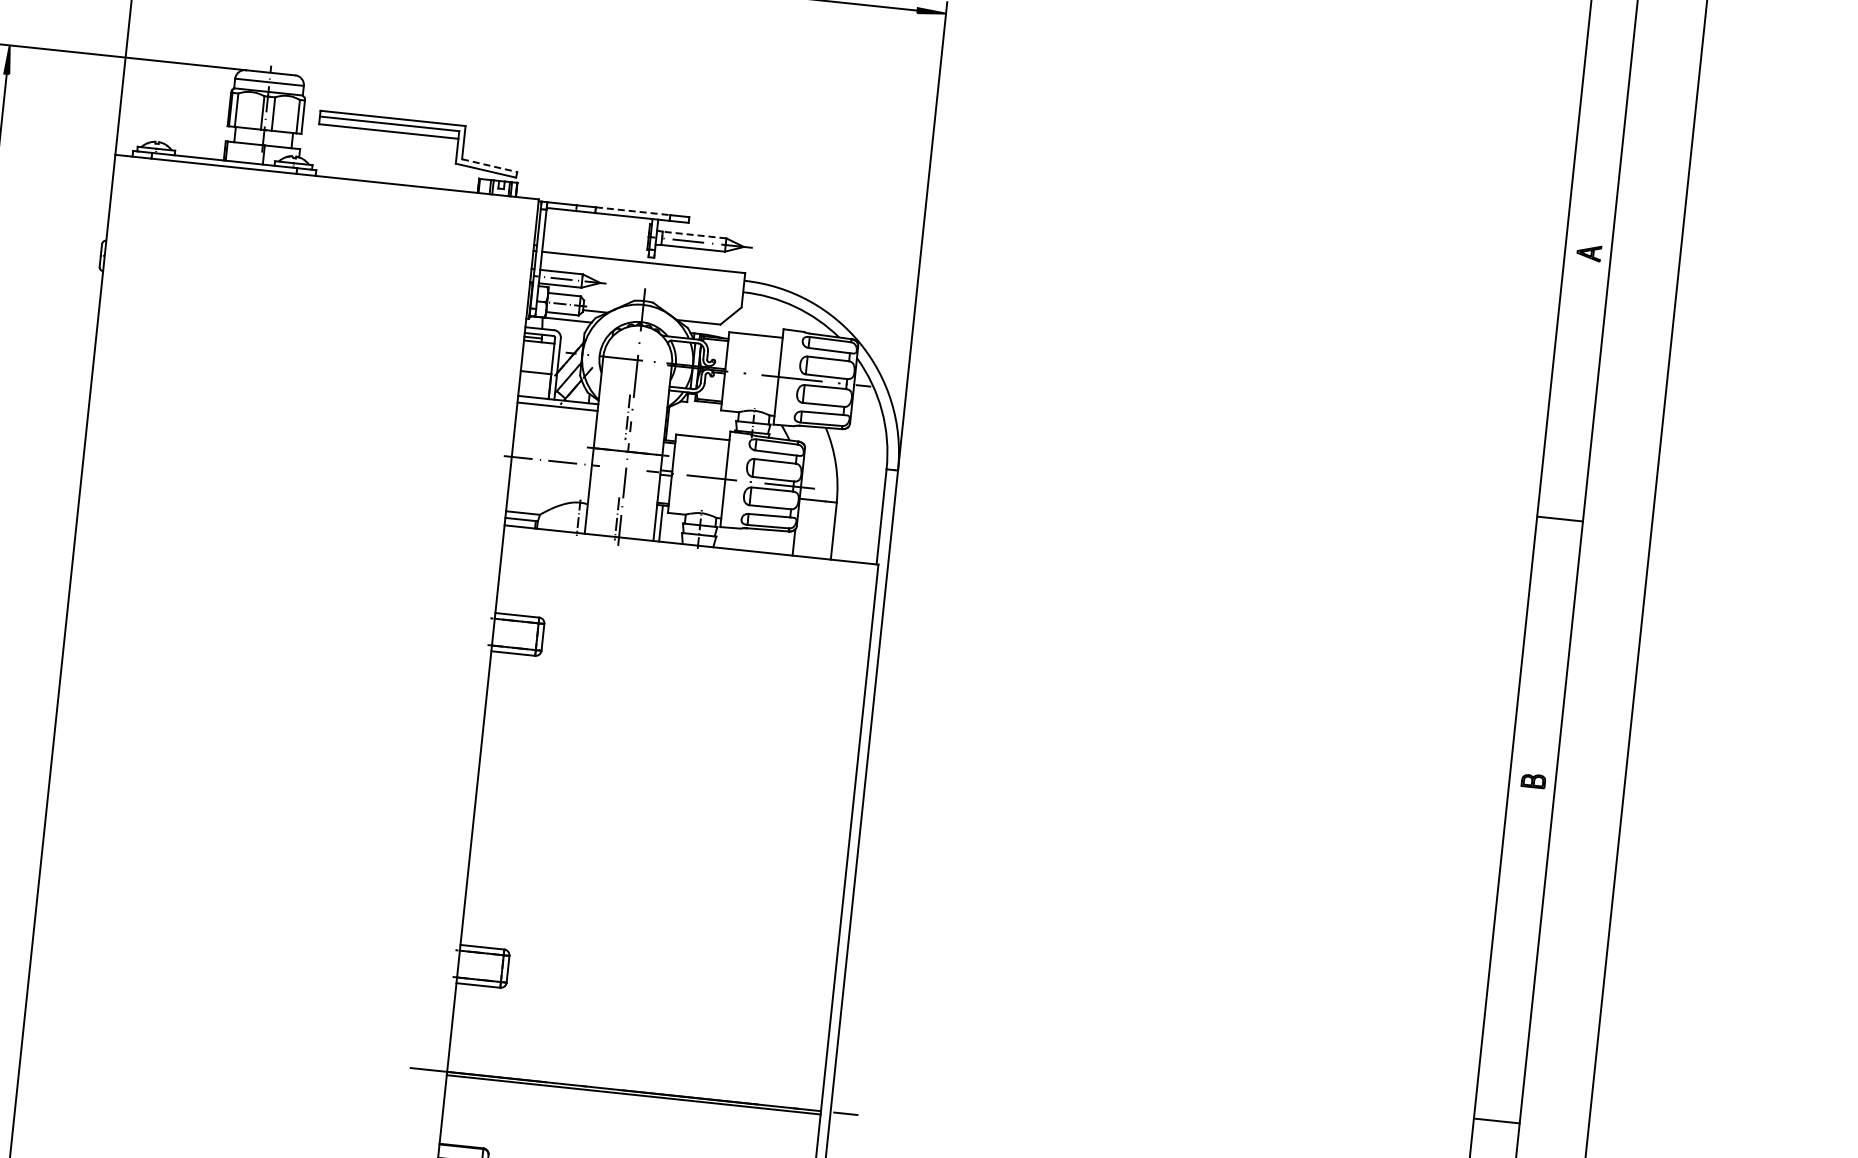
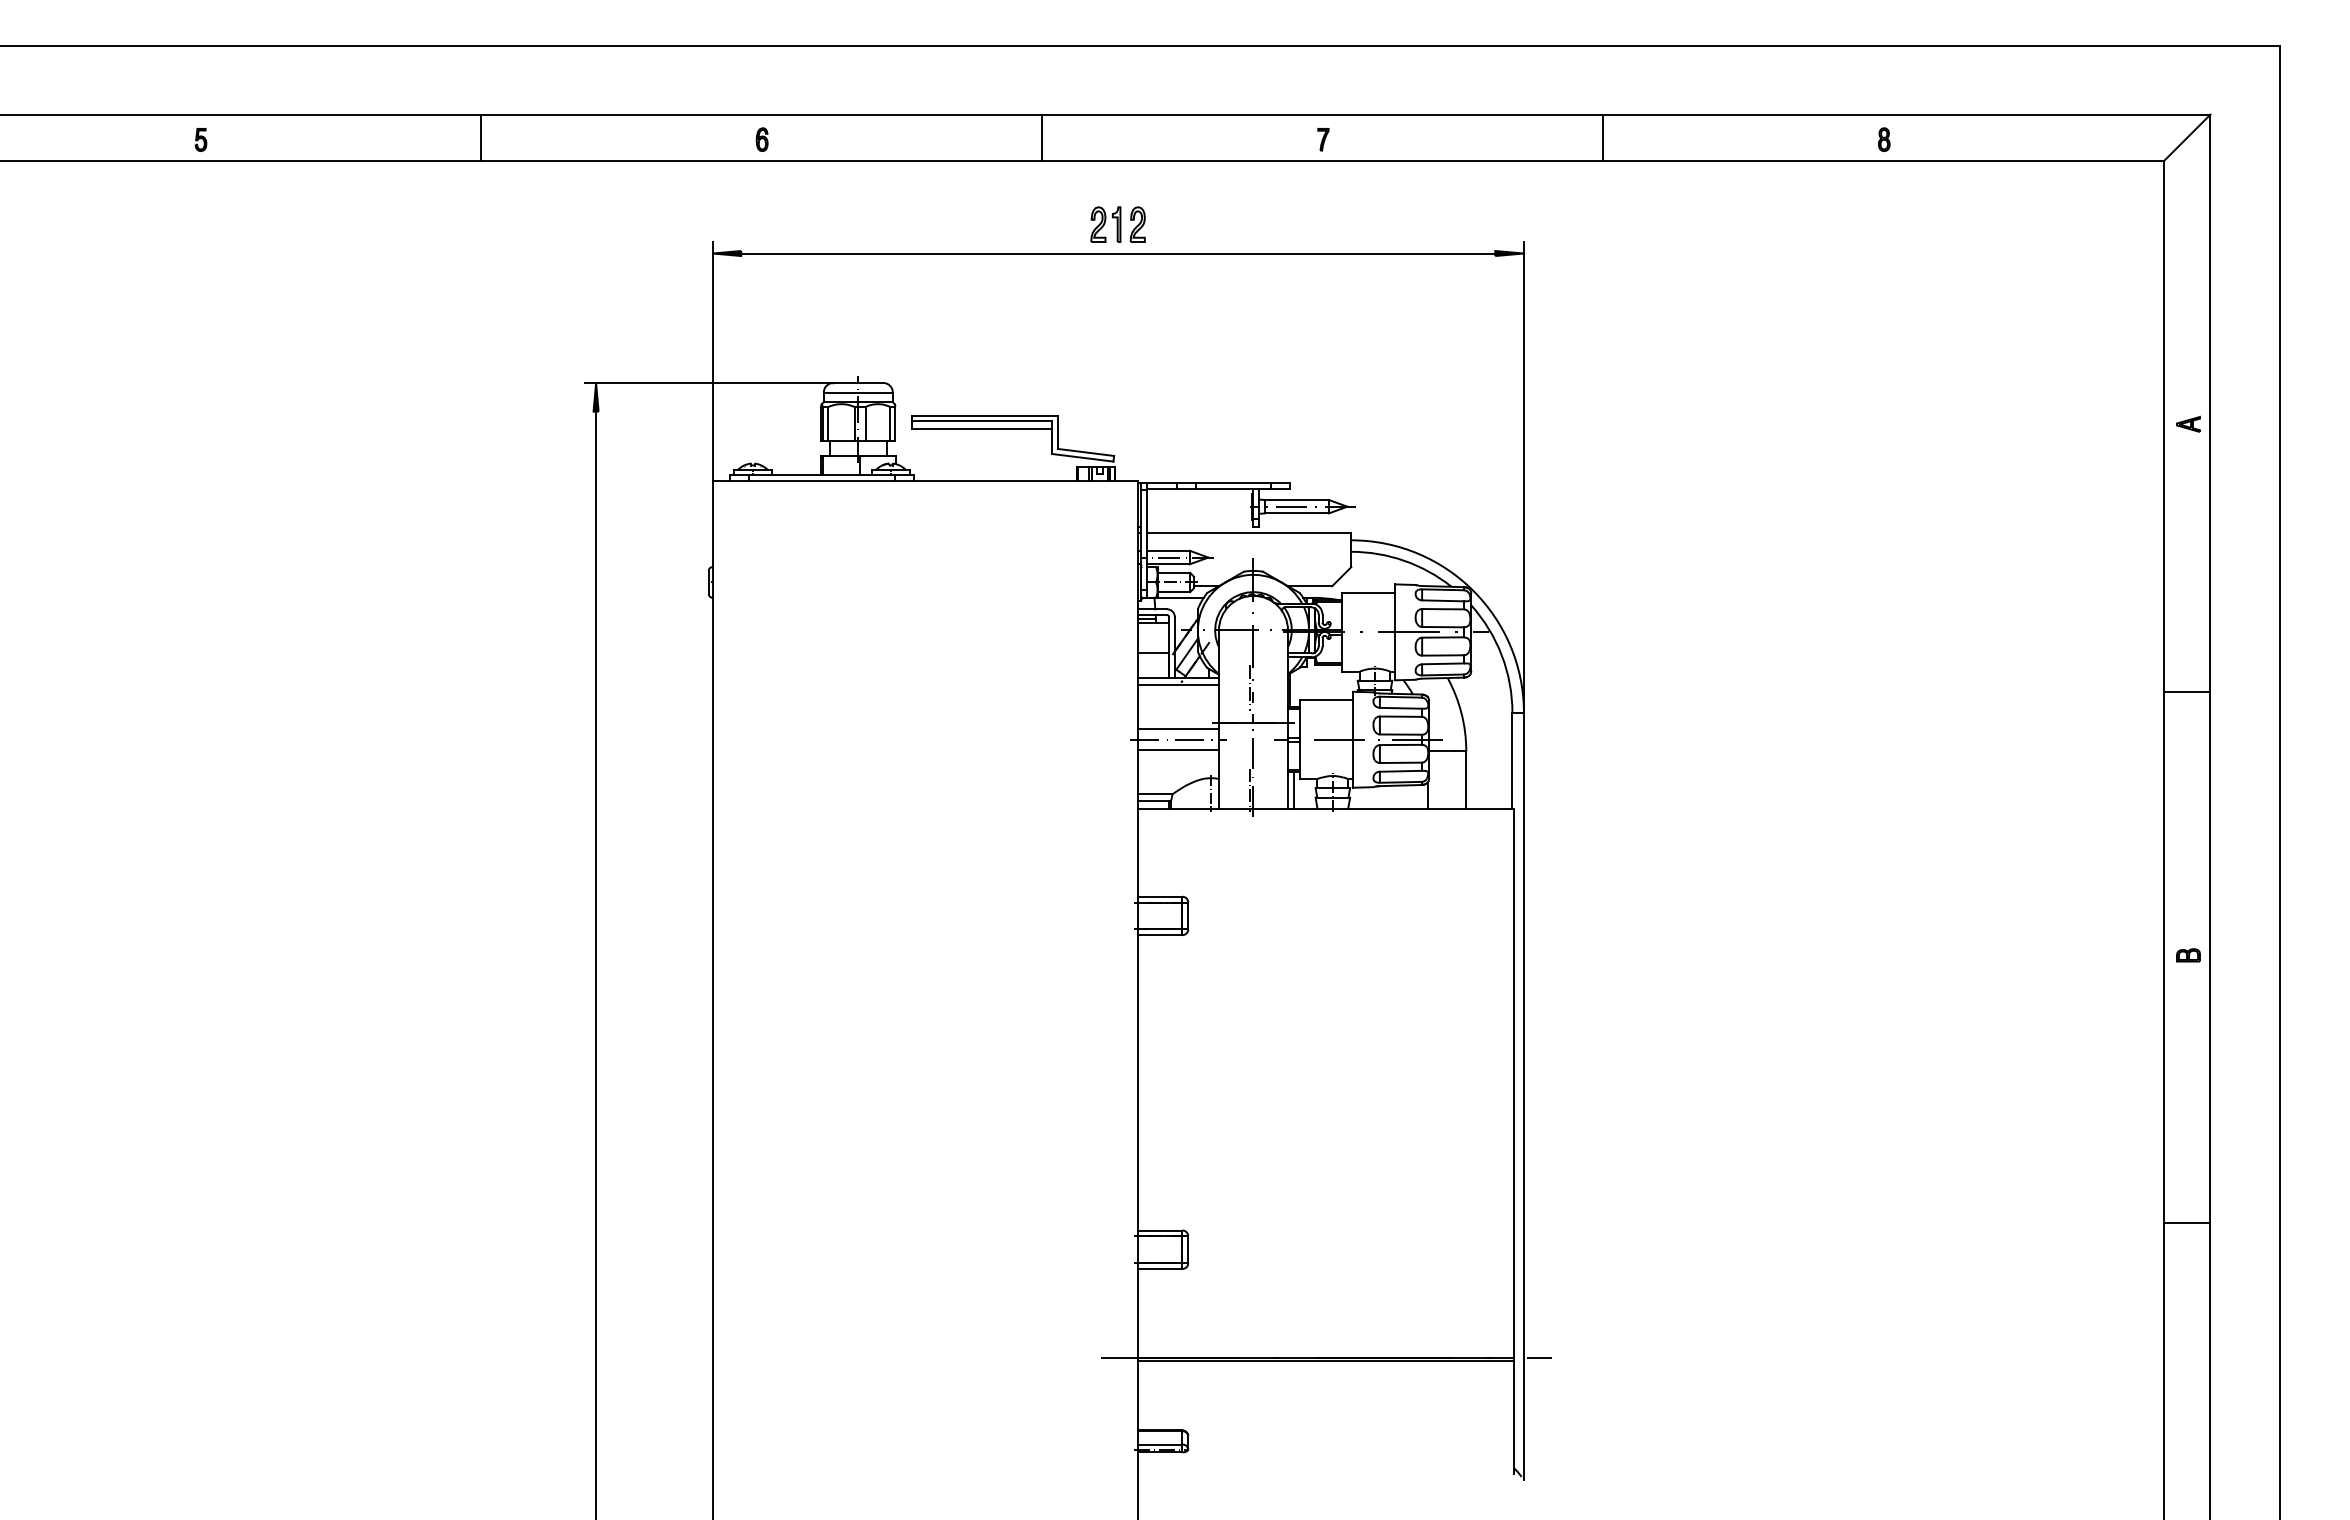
line: (490, 165) -> (1086, 452), dashed -> solid
line: (633, 210) -> (1233, 482), dashed -> solid
line: (694, 235) -> (1296, 500), dashed -> solid
line: (552, 450) -> (1178, 729), added
line: (550, 471) -> (1178, 750), added
line: (1496, 1121) -> (2187, 1223), moved

